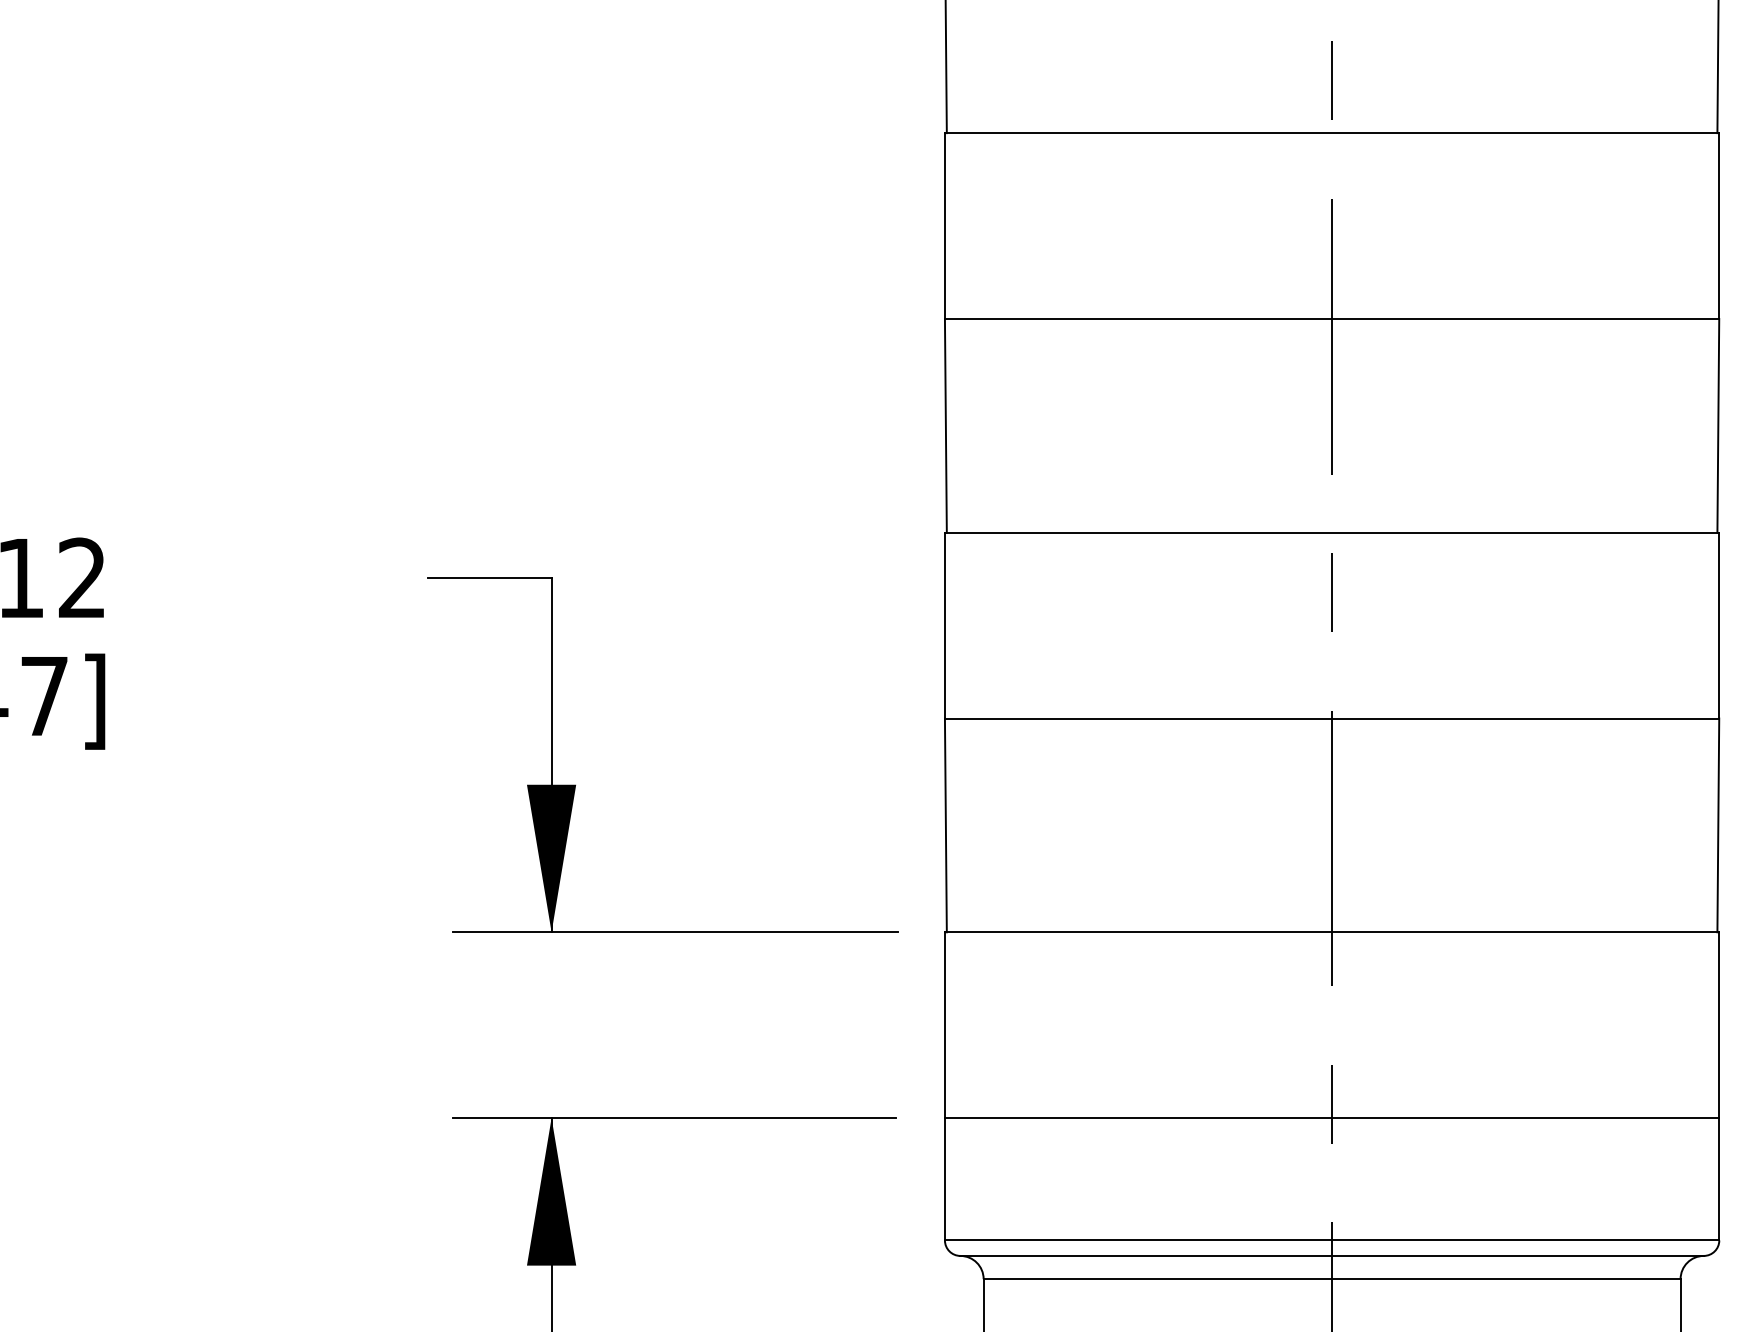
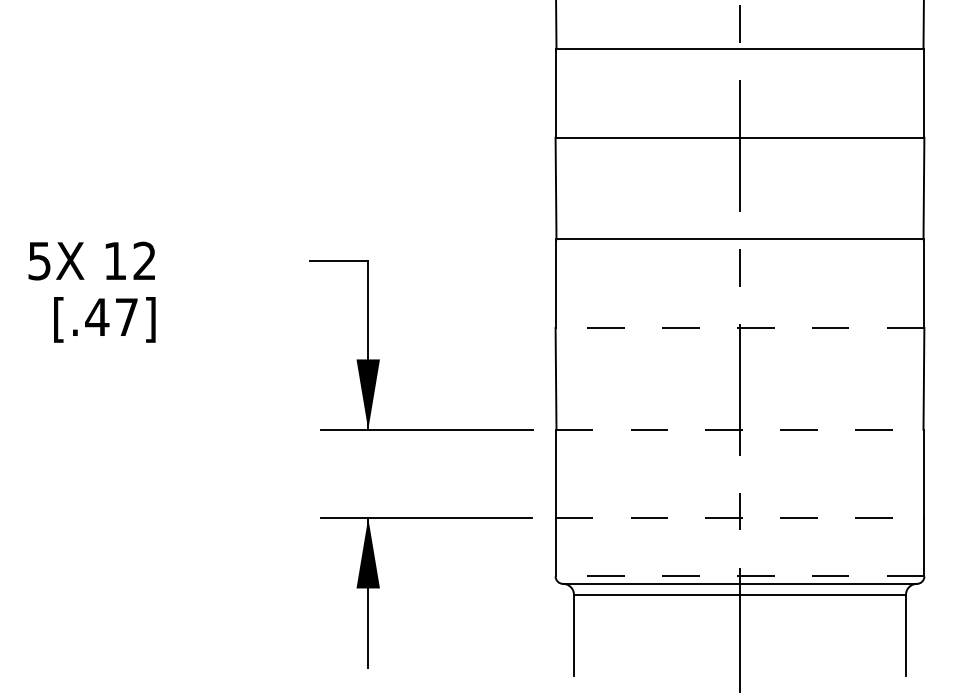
line: (1331, 717) -> (739, 327), solid -> dashed
line: (1333, 931) -> (740, 429), solid -> dashed
line: (1333, 1118) -> (740, 518), solid -> dashed
line: (1331, 1240) -> (739, 576), solid -> dashed

